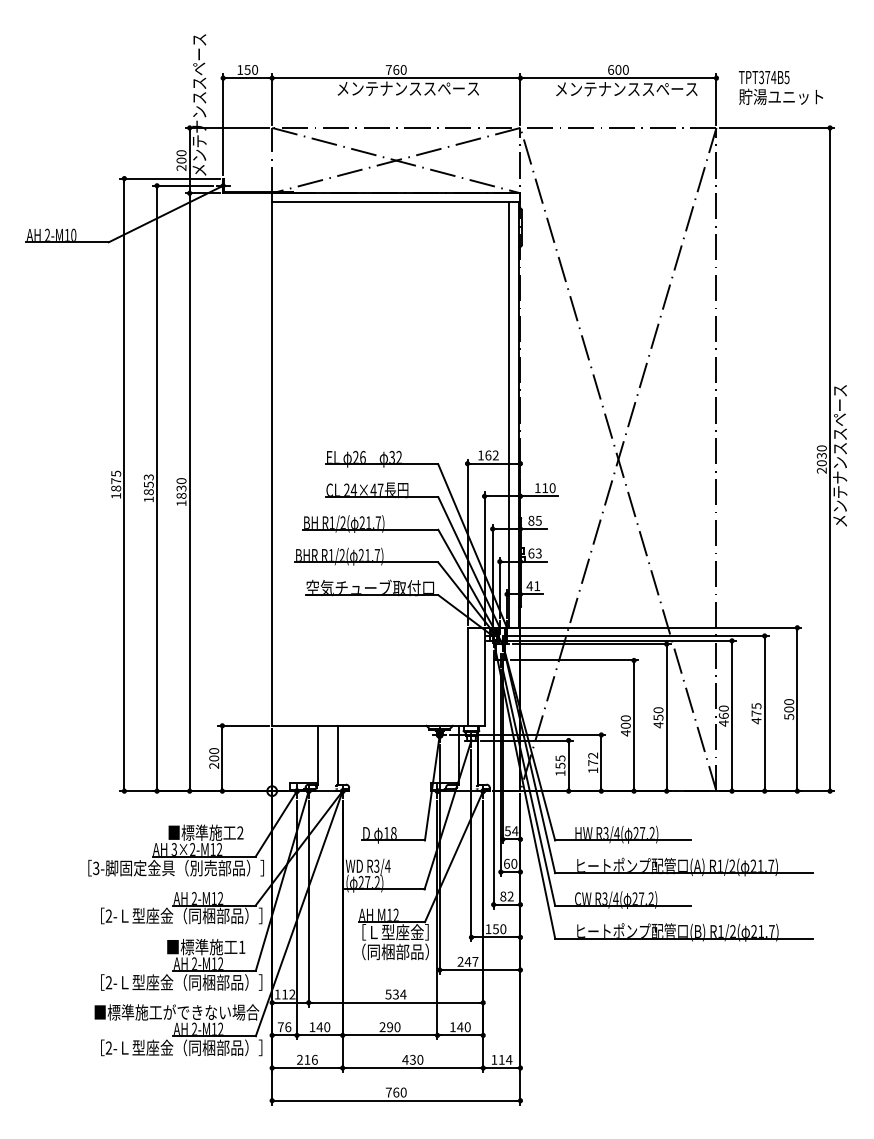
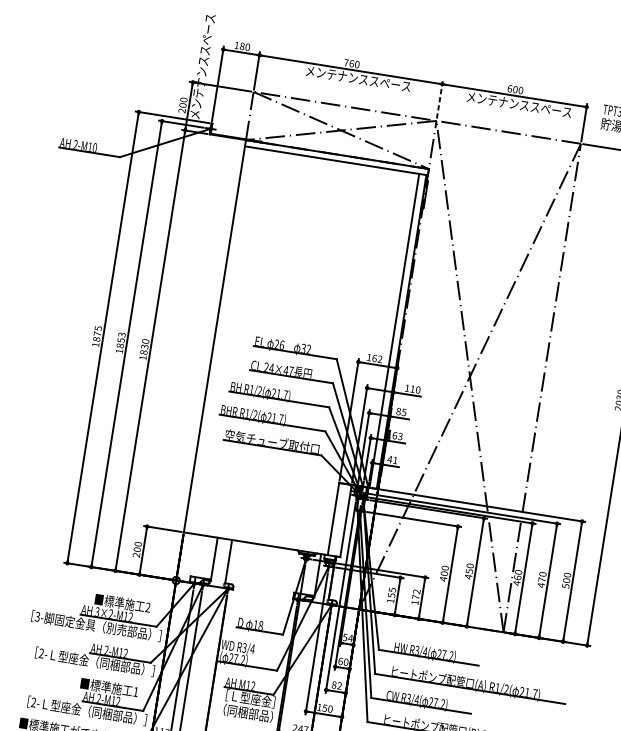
text: (247, 69) -> (242, 46), 150 -> 180
line: (520, 98) -> (439, 99), solid -> dashed
text: (756, 706) -> (542, 574), 475 -> 470

